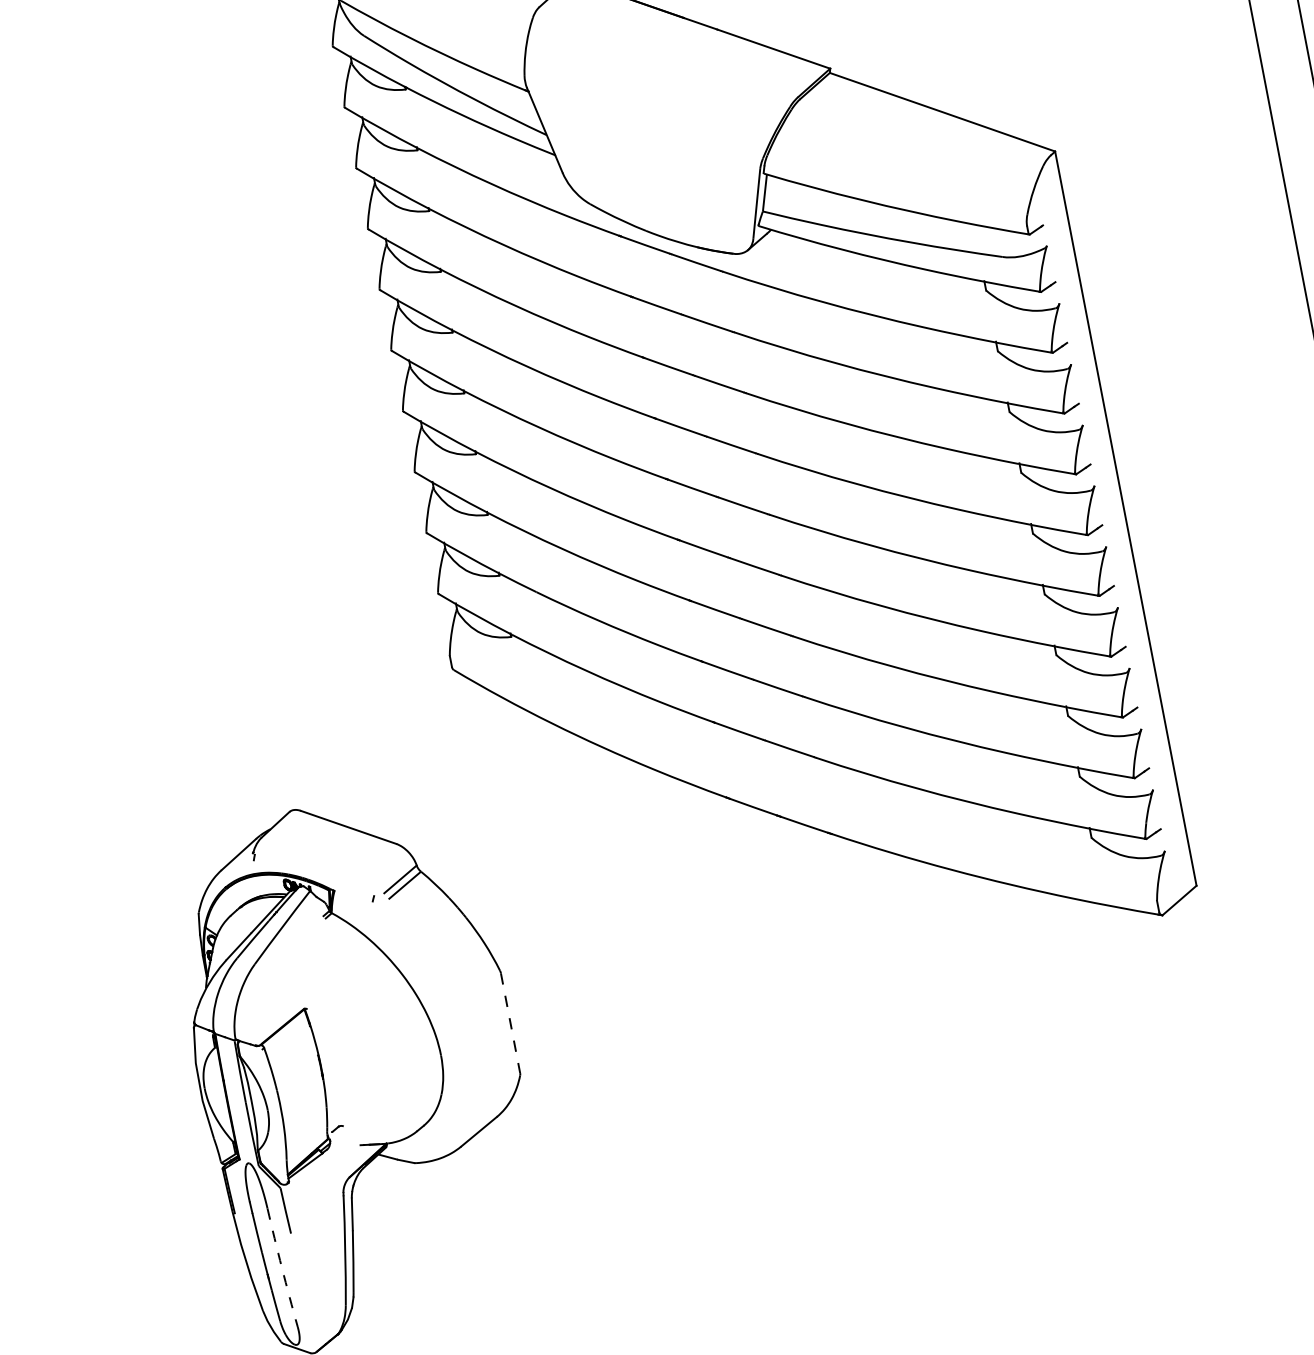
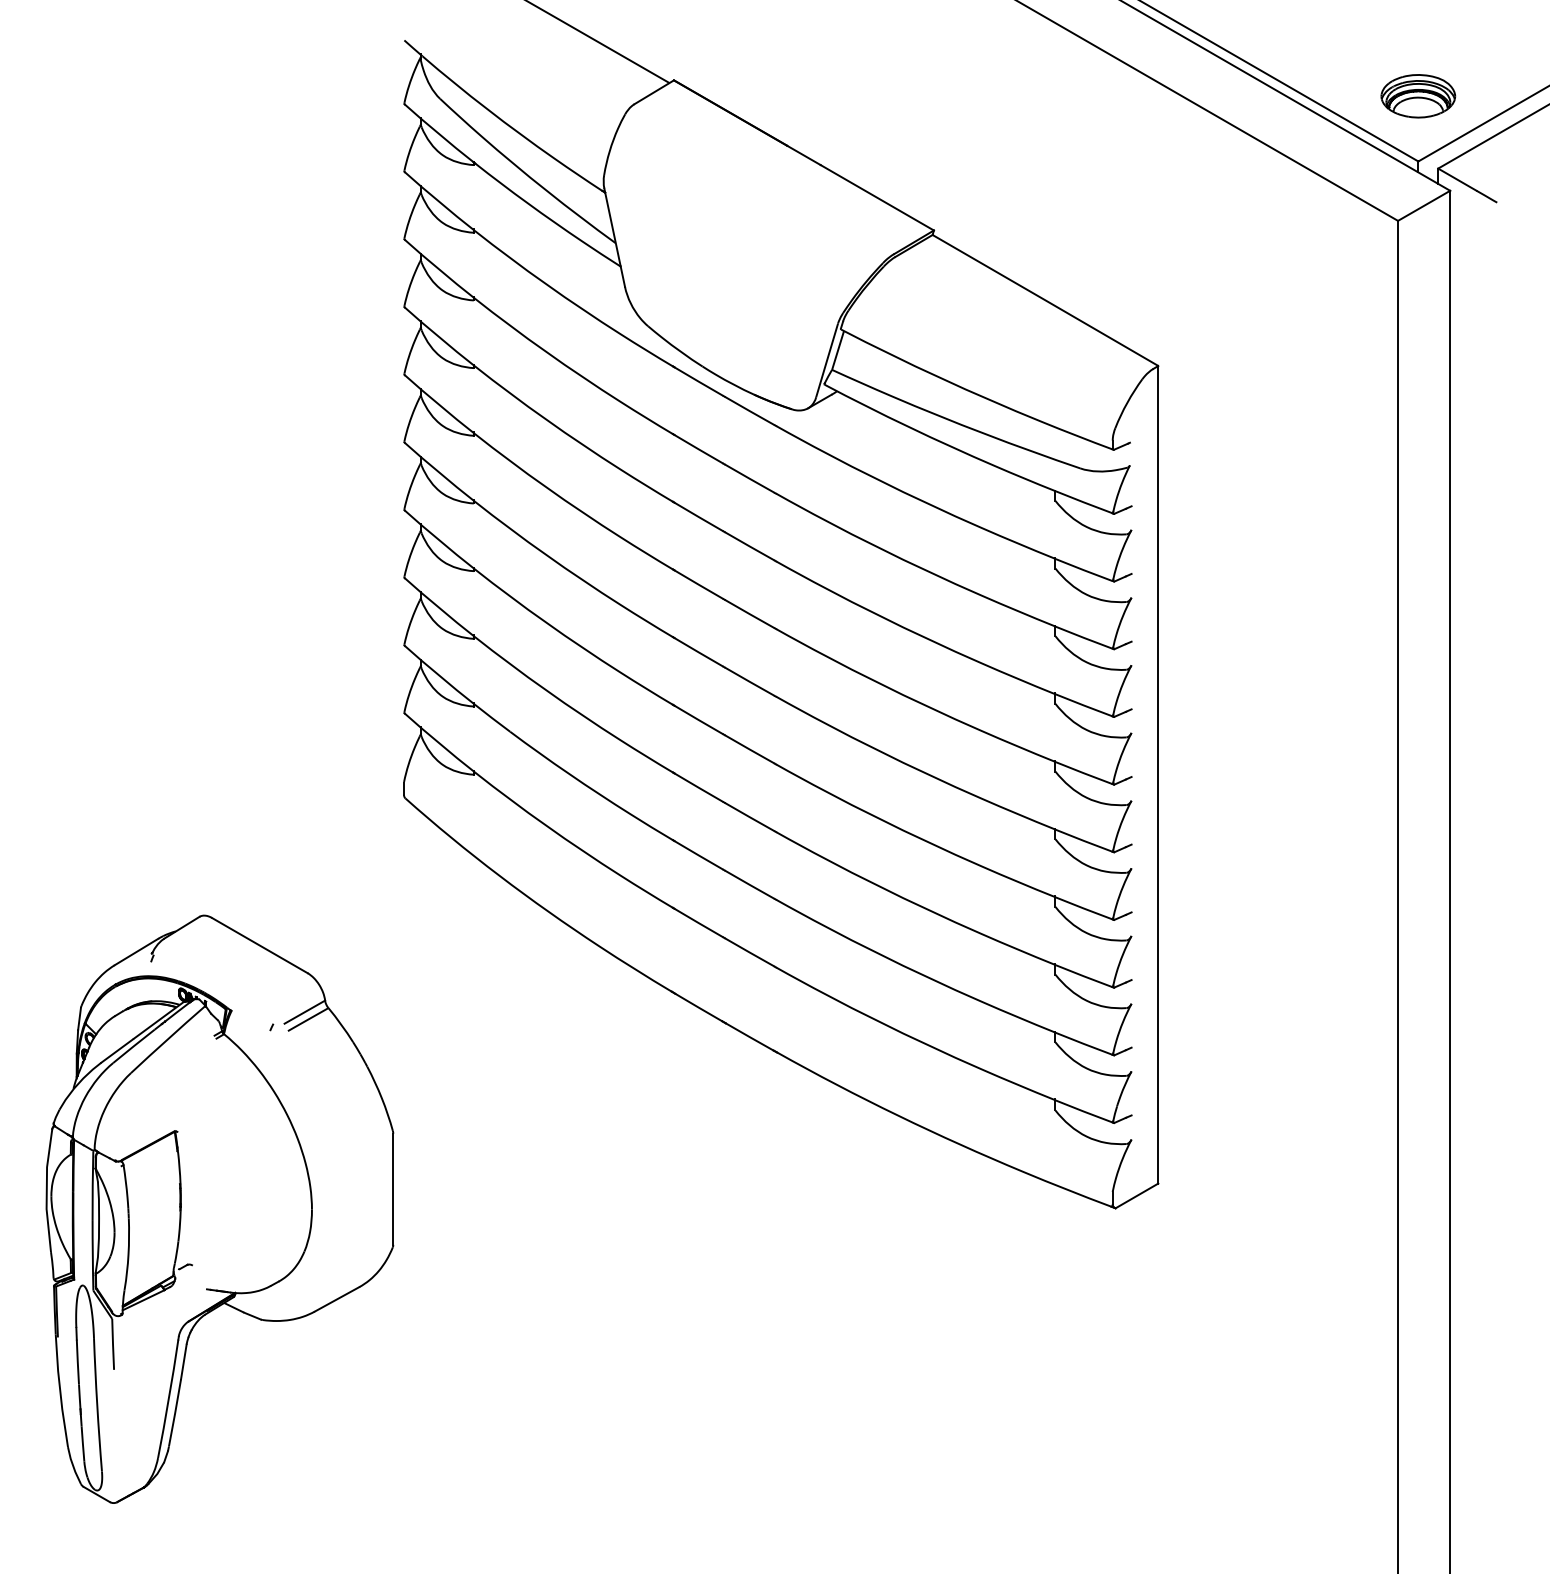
line: (510, 1023) -> (393, 1189), dashed -> solid
arc: (282, 1267) -> (97, 1404), dashed -> solid

